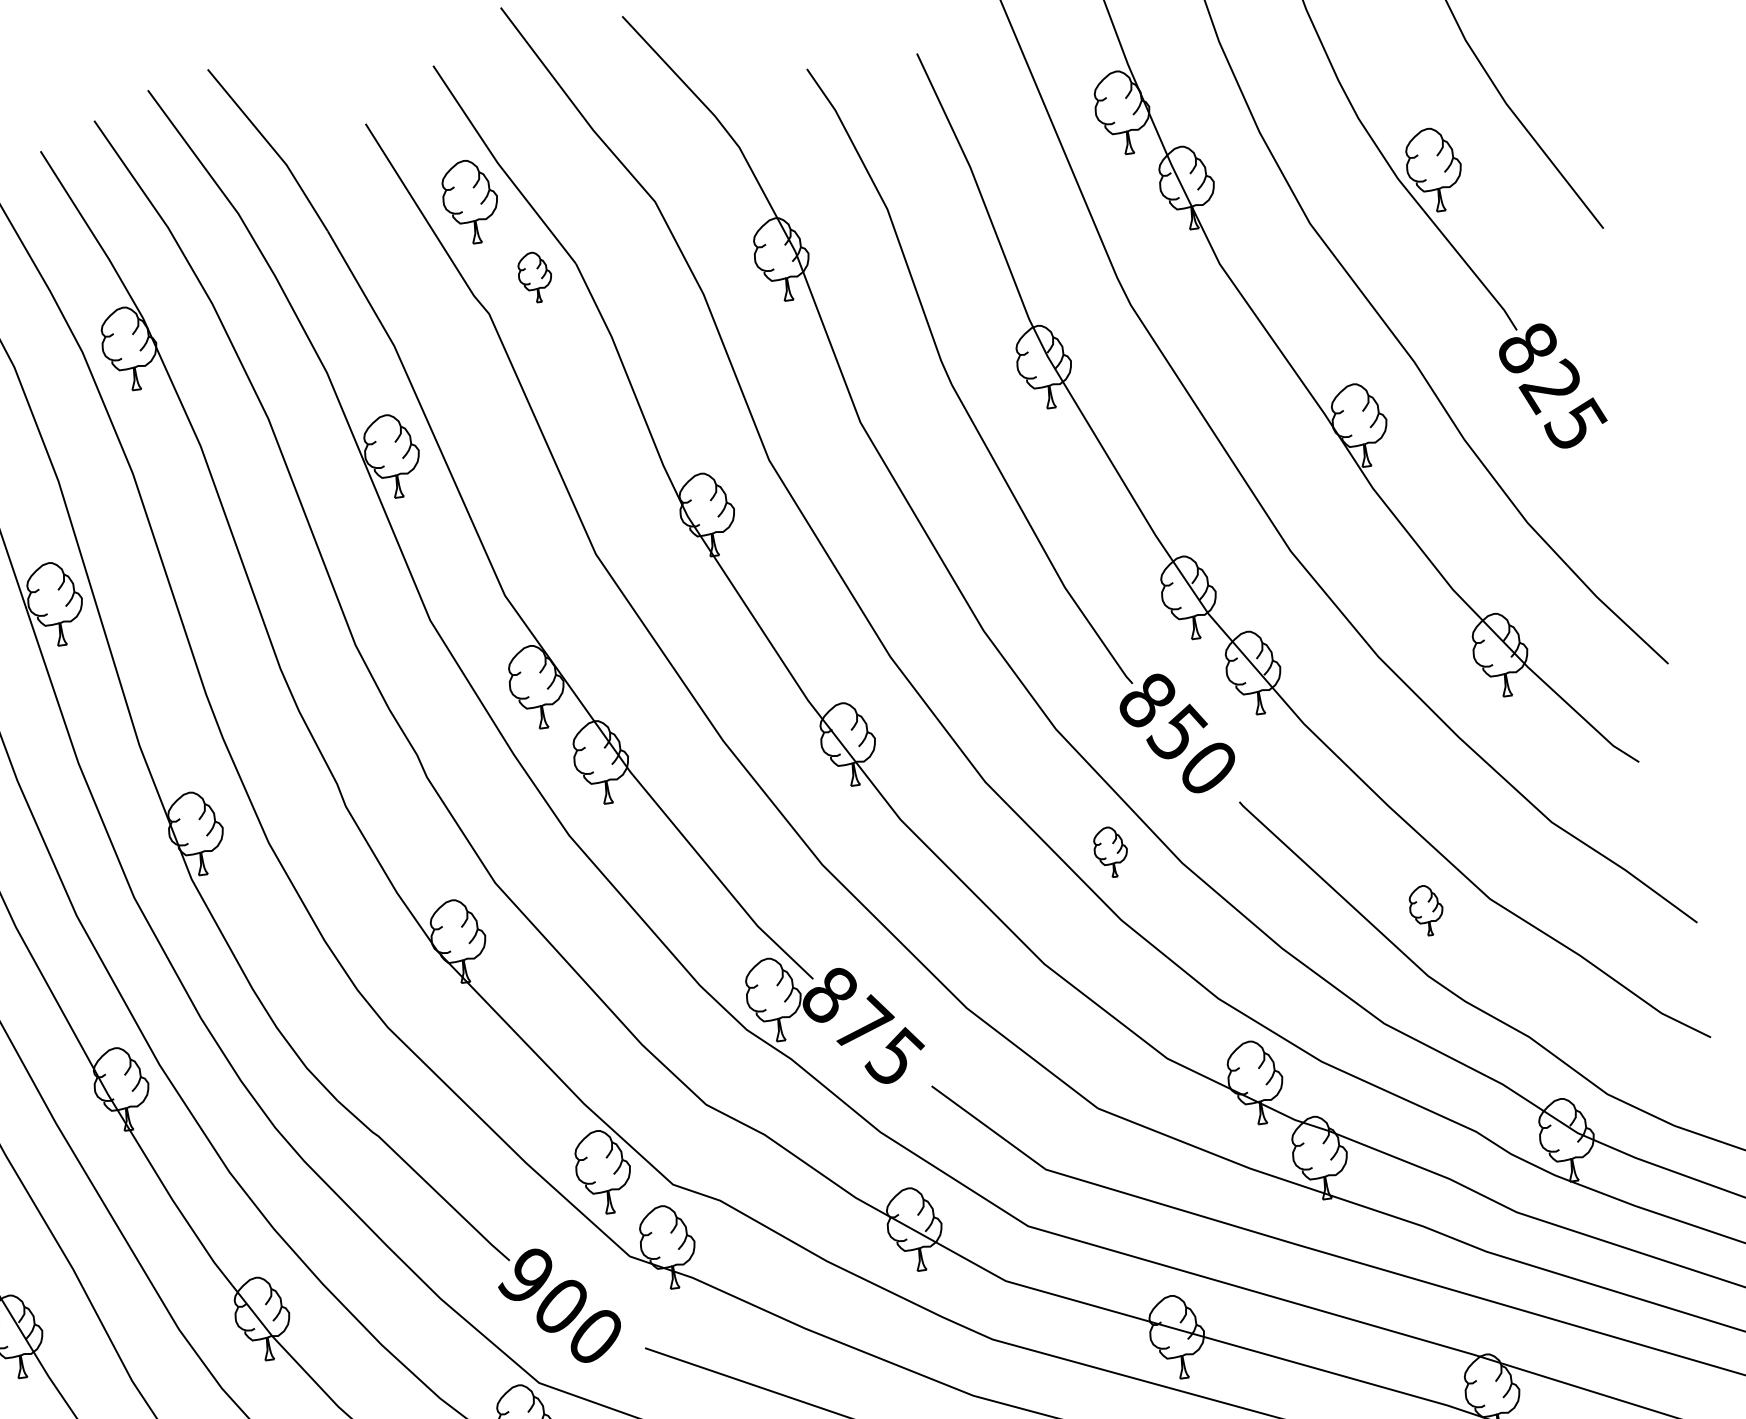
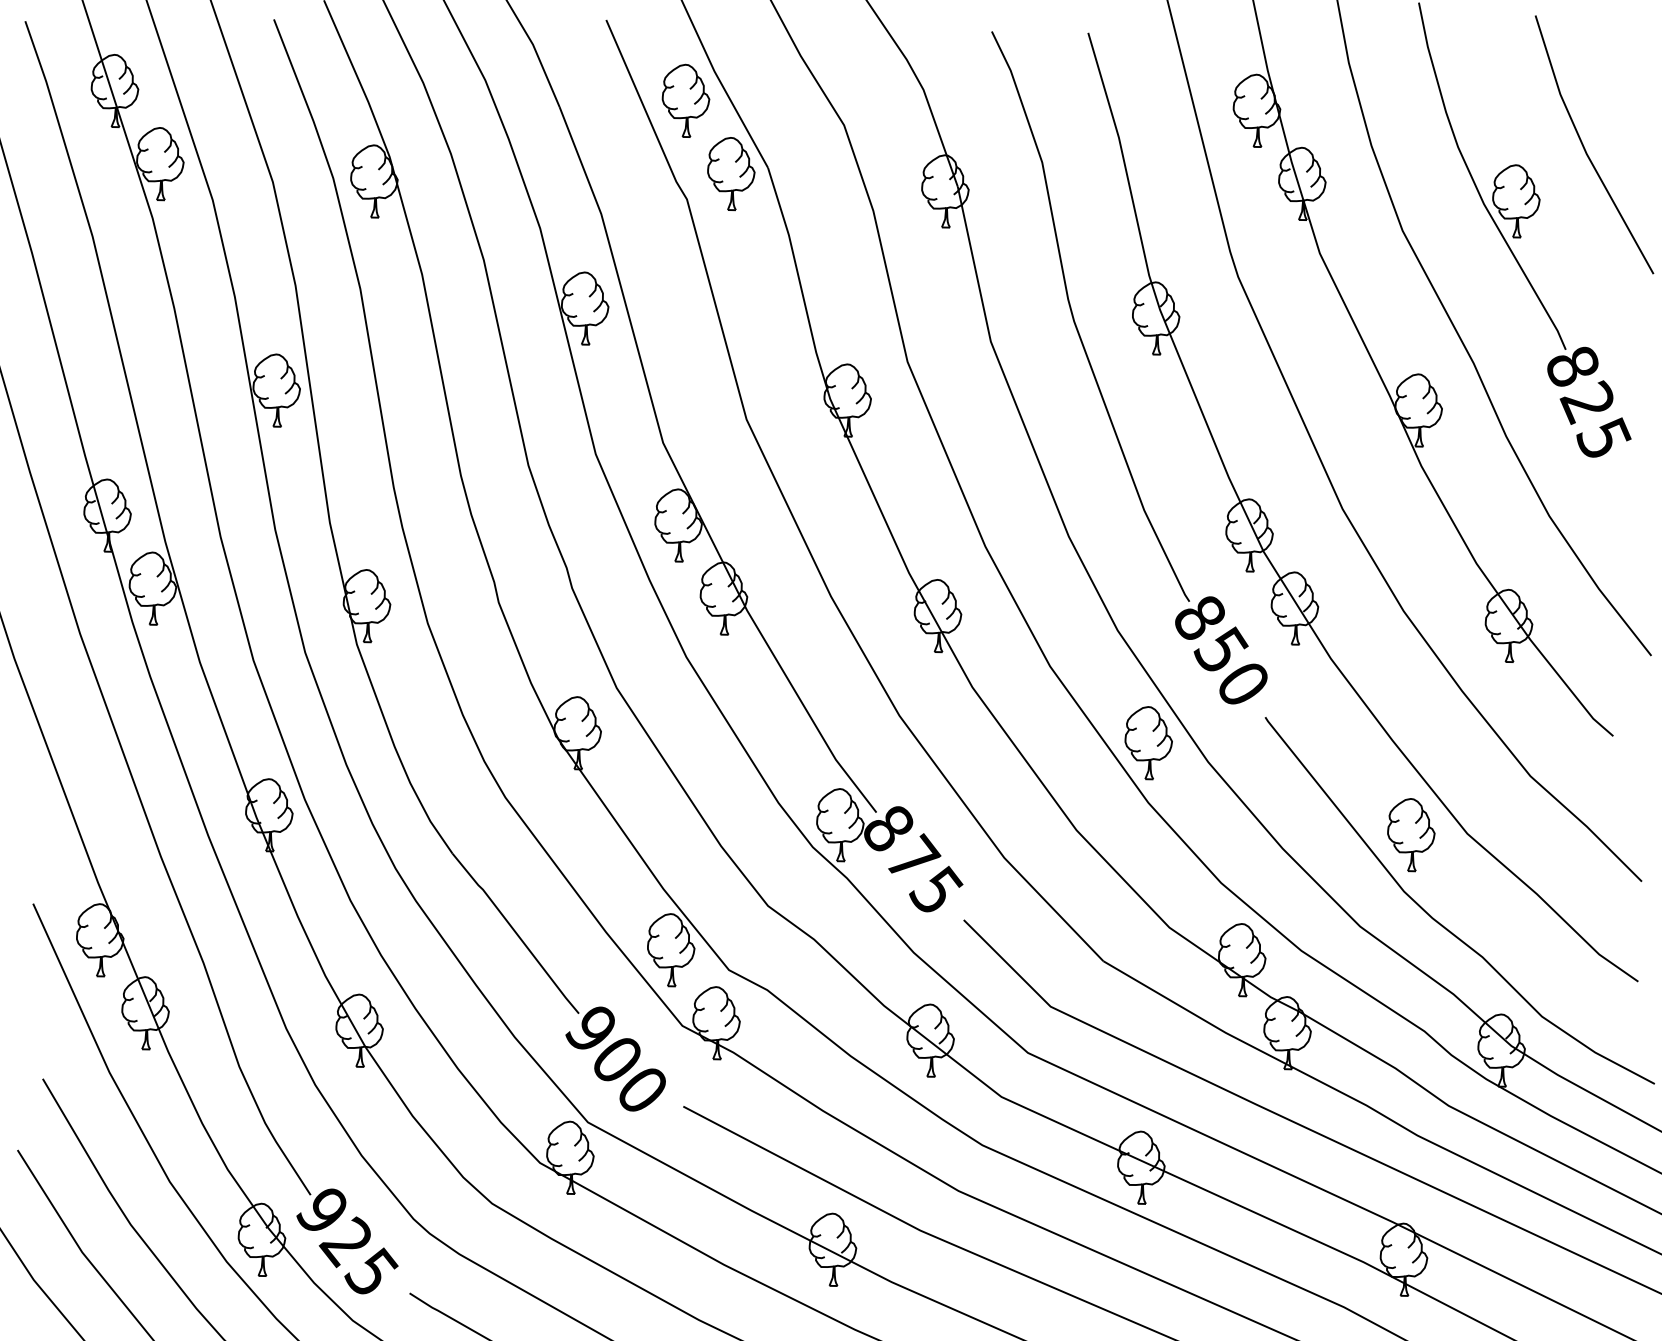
part: (535, 277) -> (731, 174), size x1.67
part: (1110, 852) -> (1148, 743), size x1.67
part: (1426, 910) -> (1411, 835), size x1.67

